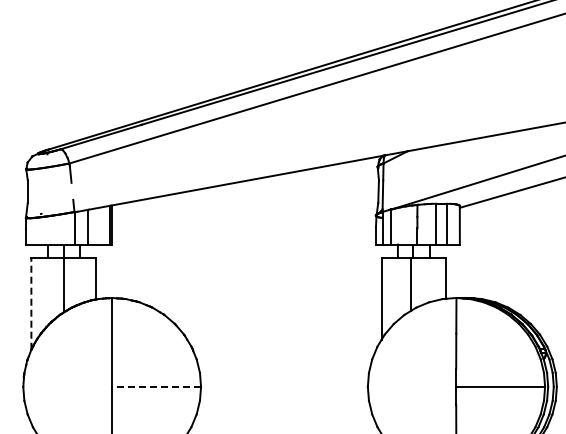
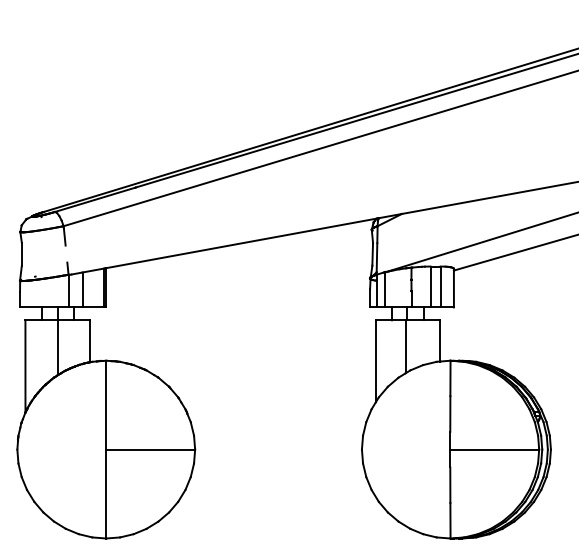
line: (31, 302) -> (25, 365), dashed -> solid
line: (156, 386) -> (150, 449), dashed -> solid

